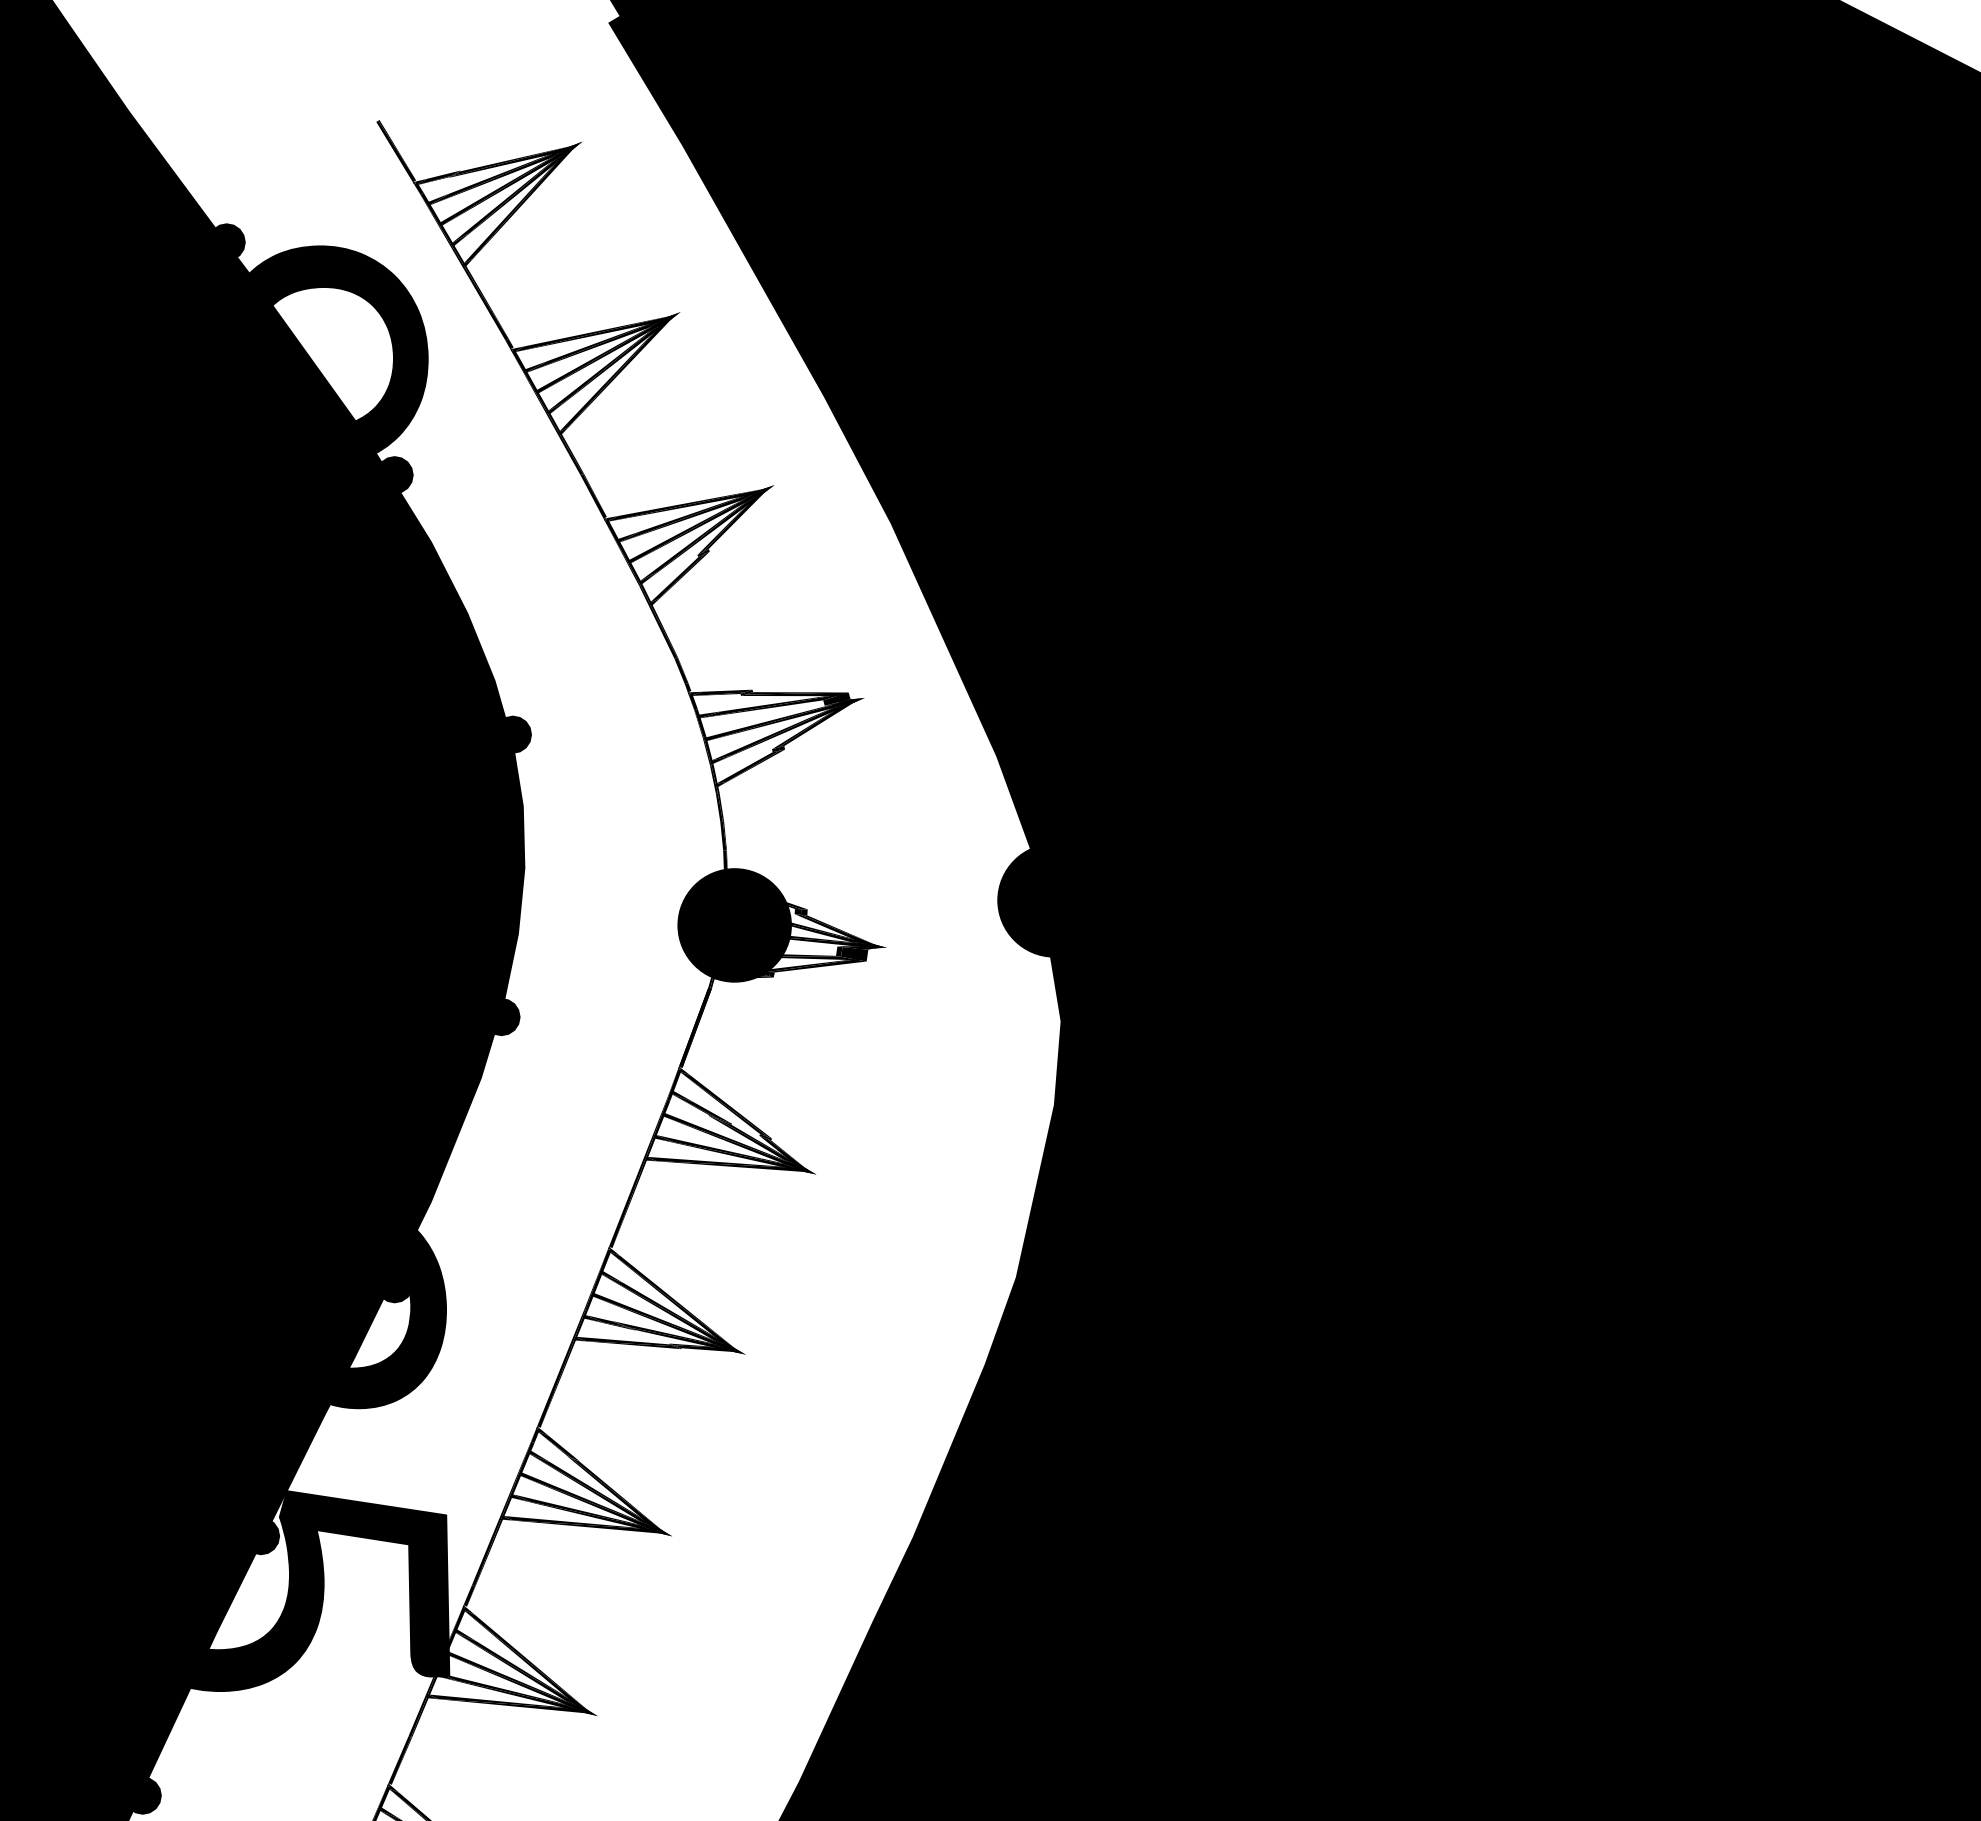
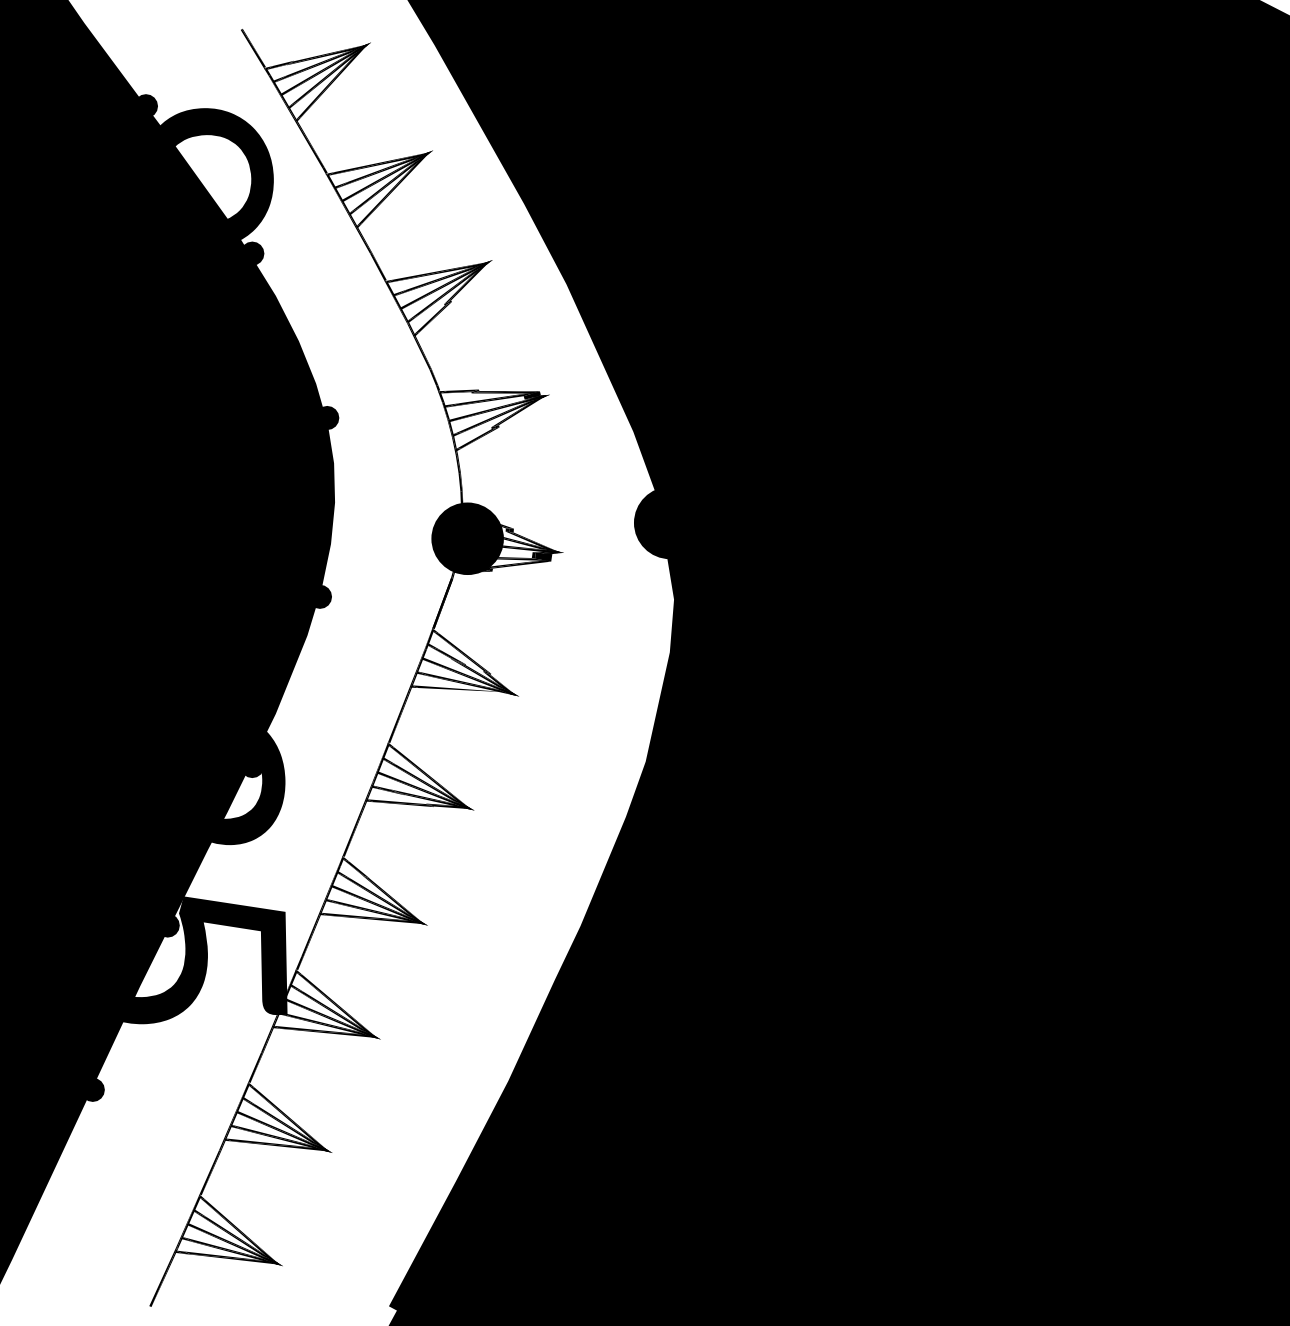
fill: (724, 1165) -> (461, 690), removed

